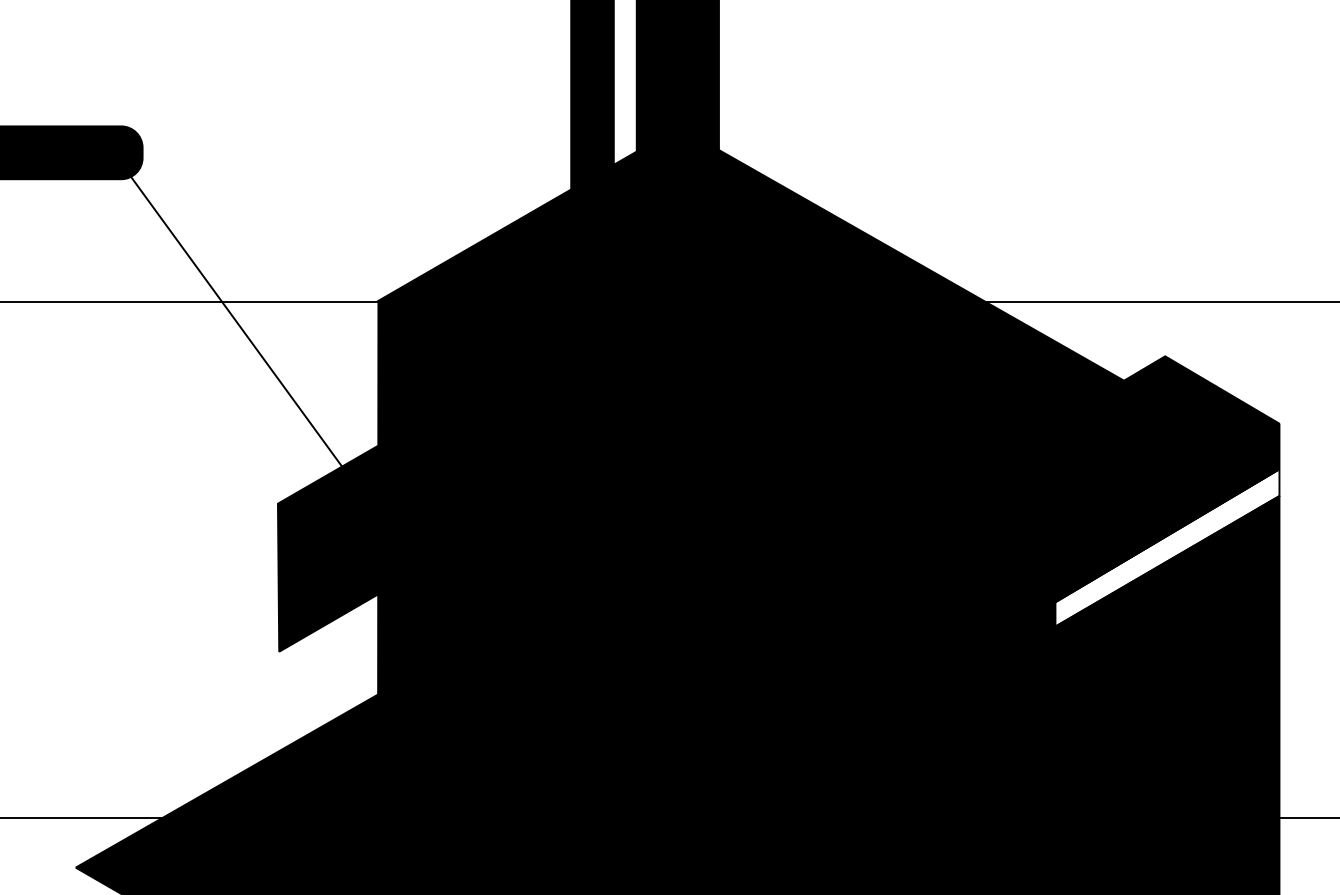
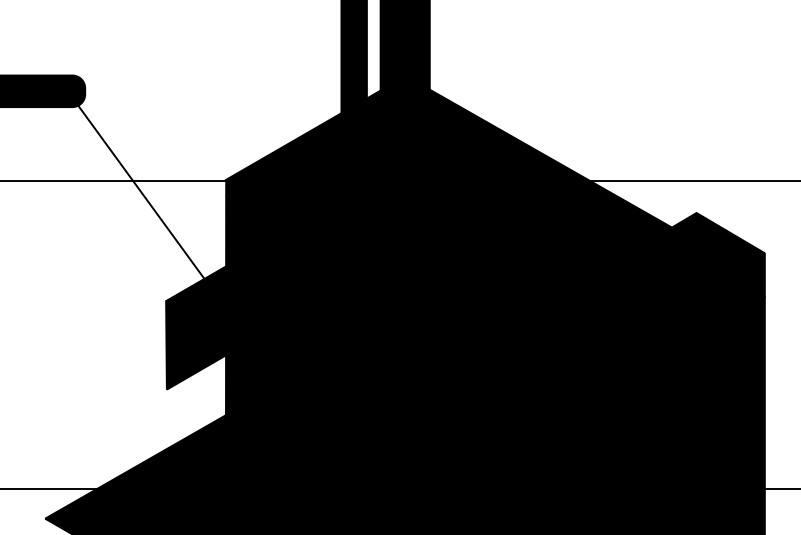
fill: (1128, 569) -> (674, 340), added

